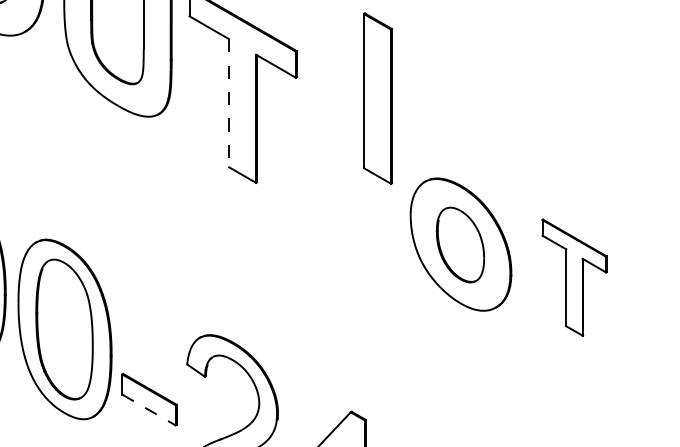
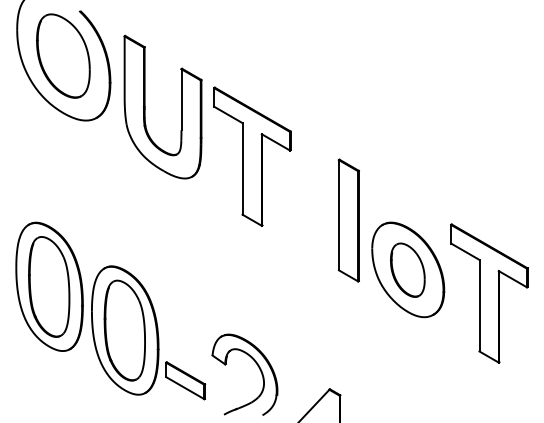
part: (377, 98) -> (348, 220), moved
line: (229, 102) -> (242, 168), dashed -> solid
part: (574, 277) -> (489, 293), size x1.67
line: (149, 410) -> (185, 388), dashed -> solid

